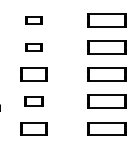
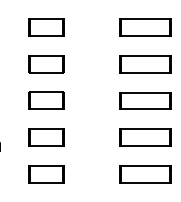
part: (34, 20) -> (46, 27), size x1.67
part: (34, 47) -> (46, 64), size x1.67
part: (34, 101) -> (46, 137), size x1.43

